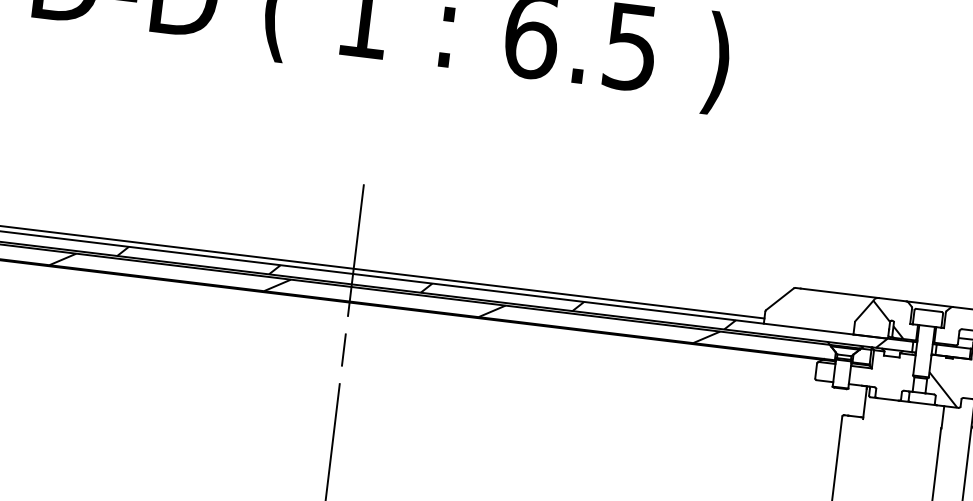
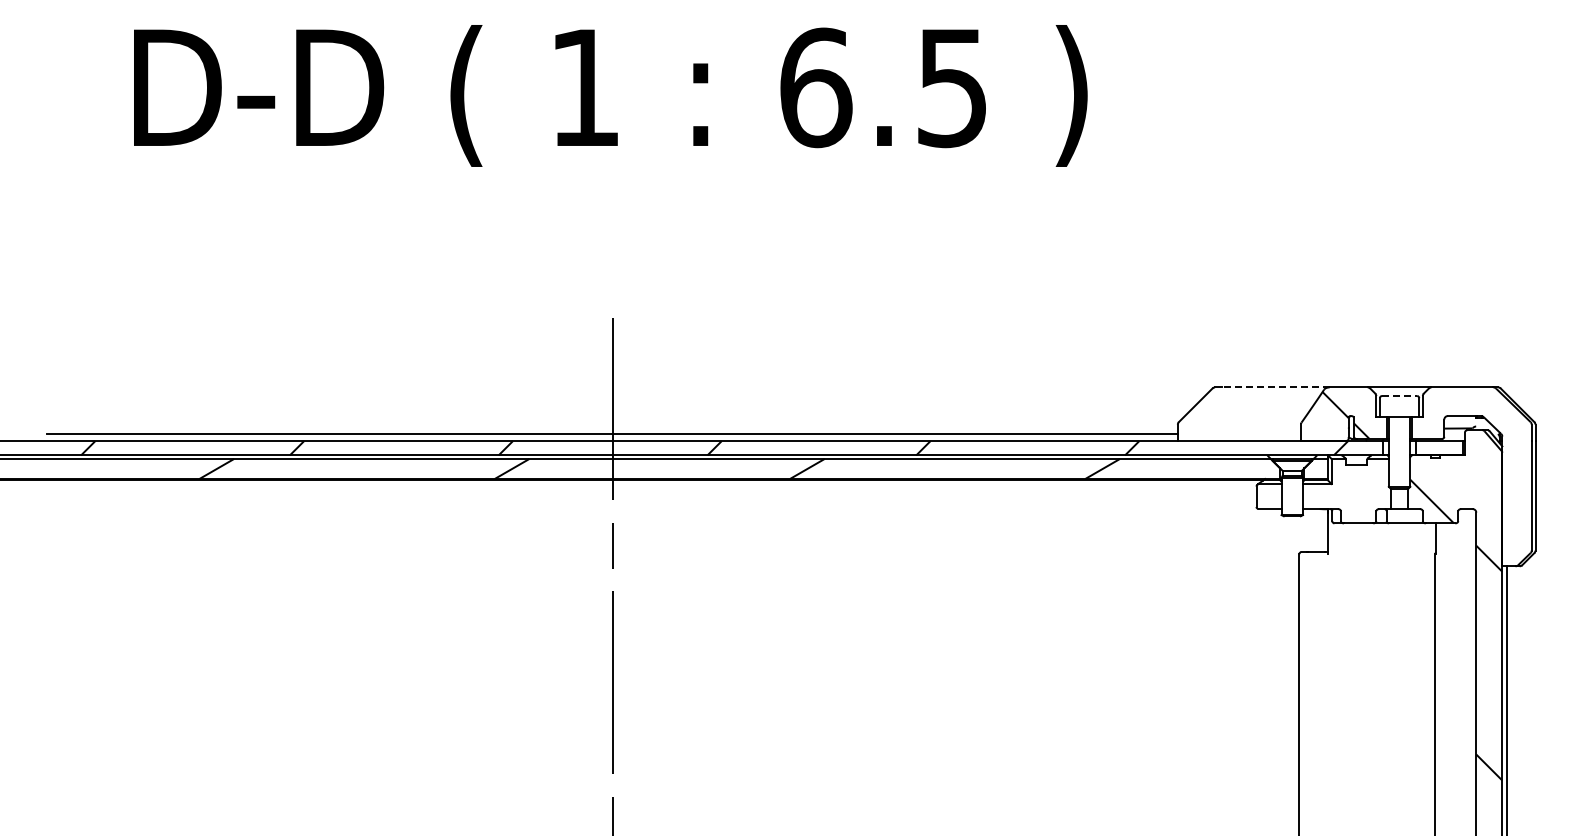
line: (839, 293) -> (1275, 387), solid -> dashed
line: (928, 310) -> (1399, 396), solid -> dashed

